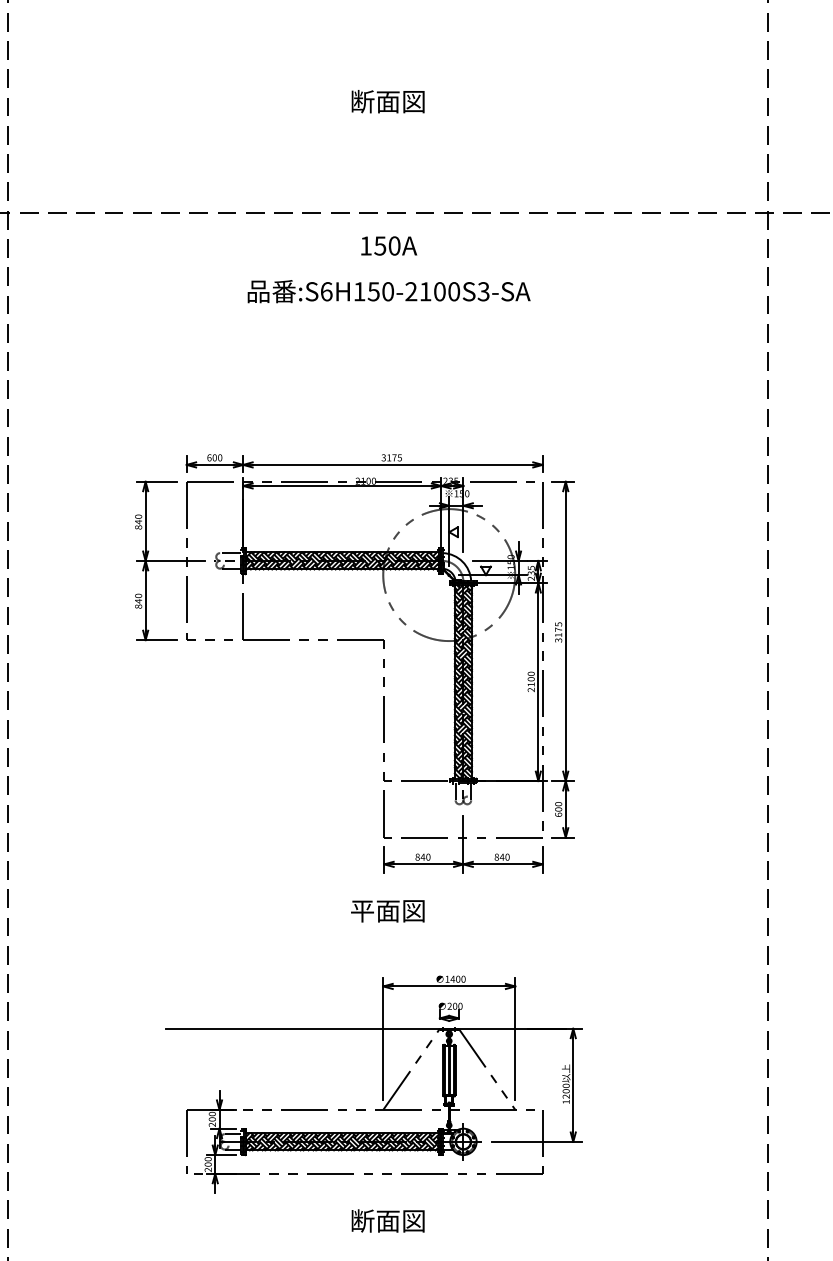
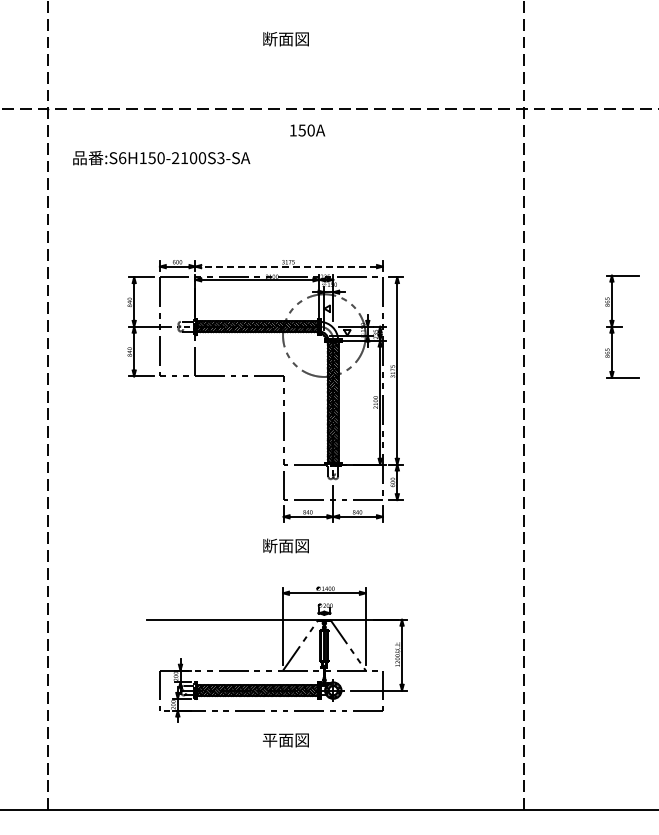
text: (388, 245) -> (307, 130), moved
text: (388, 290) -> (161, 157), moved
line: (393, 464) -> (289, 266), solid -> dashed
text: (363, 910) -> (270, 545), 平面図 -> 断面図
text: (361, 1219) -> (269, 739), 断面図 -> 平面図

